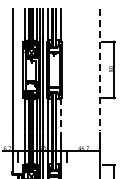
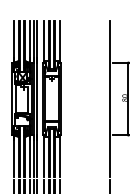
line: (99, 69) -> (109, 98), dashed -> solid
line: (60, 115) -> (59, 157), dashed -> solid

